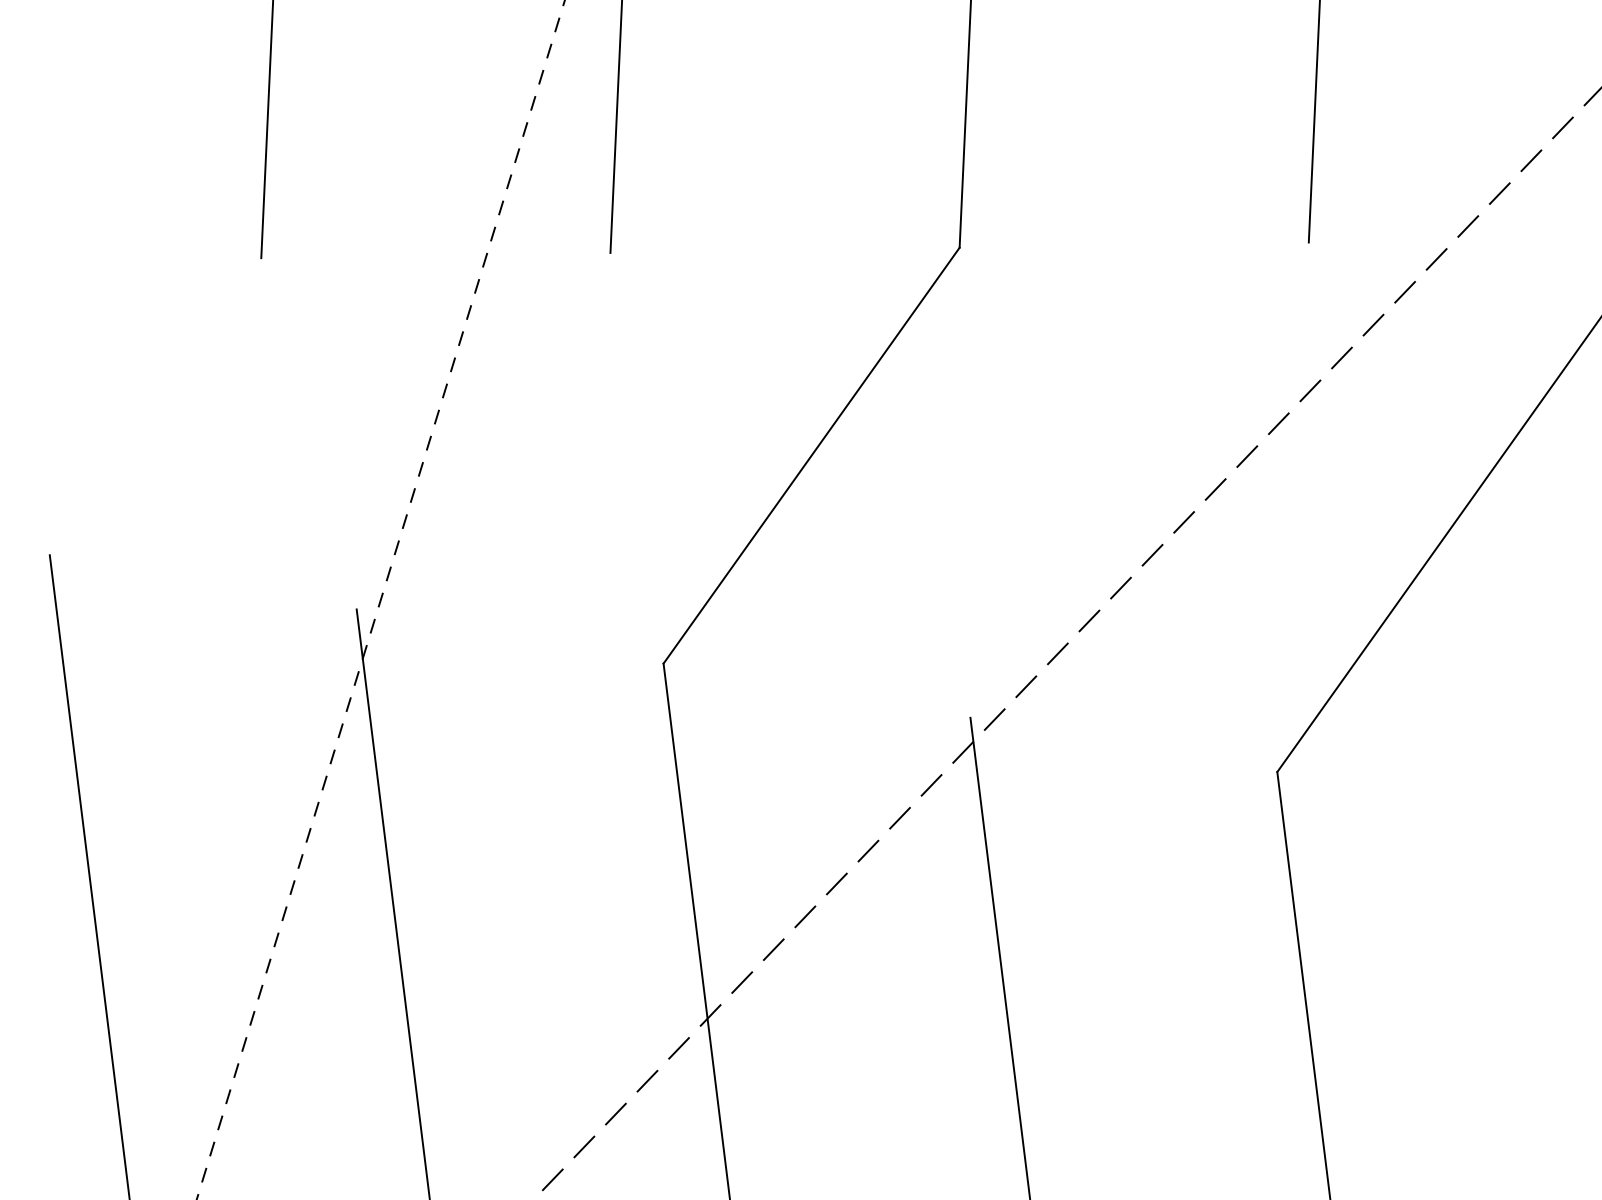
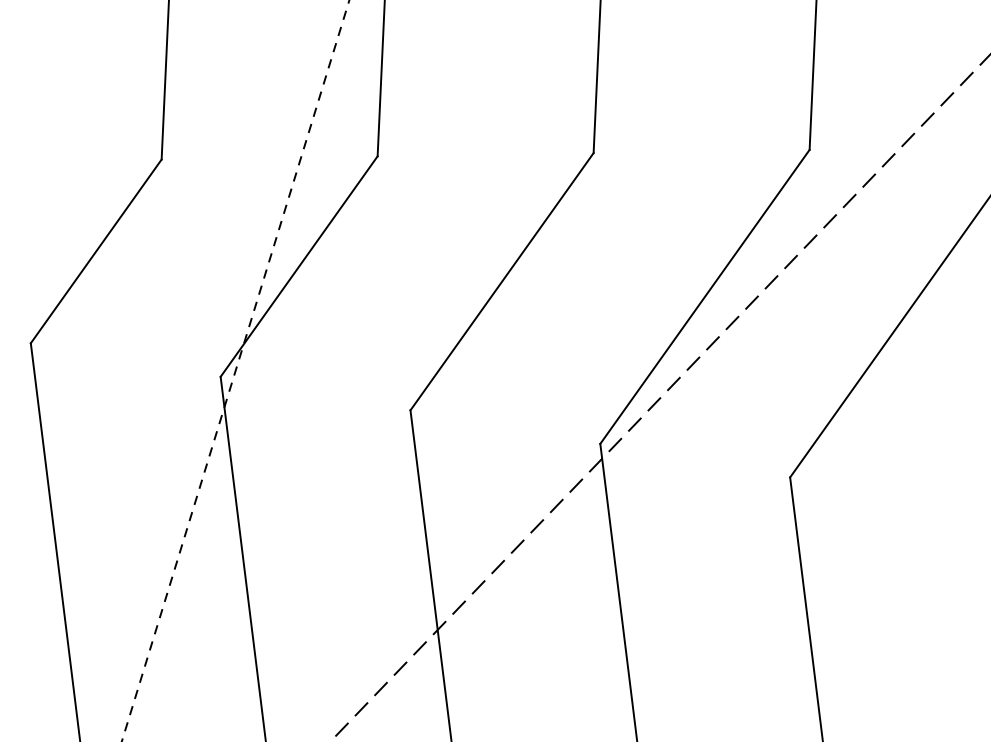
line: (154, 406) -> (95, 251), added
line: (482, 431) -> (298, 266), added
line: (1138, 479) -> (704, 296), added

